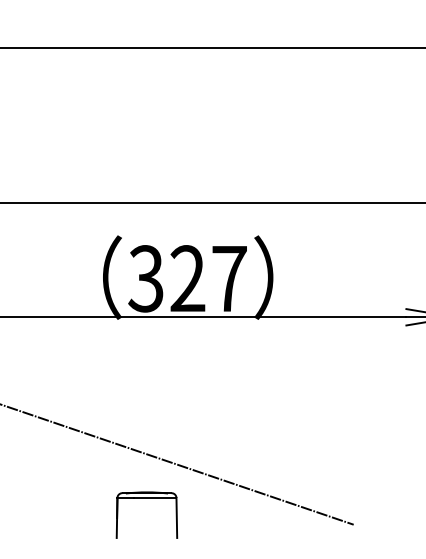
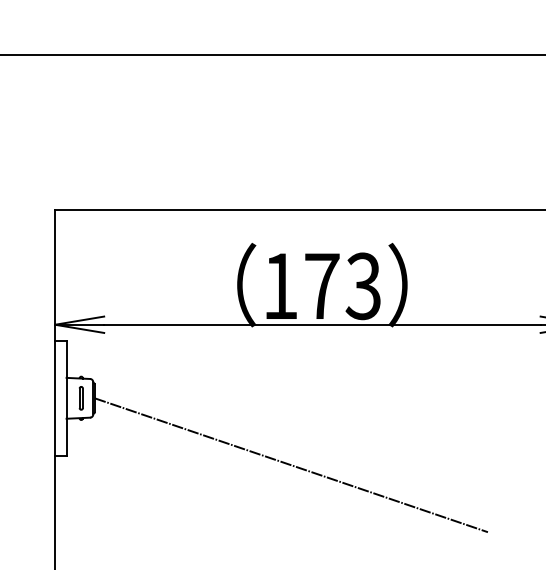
text: (187, 279) -> (321, 286), 327 -> 173
part: (147, 498) -> (281, 505), removed

